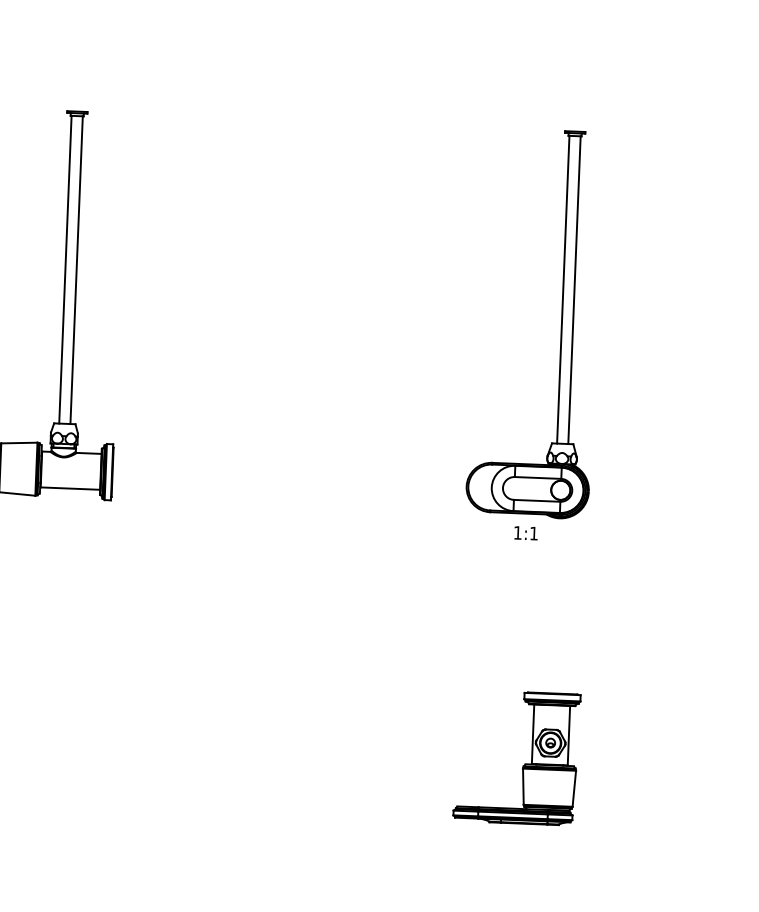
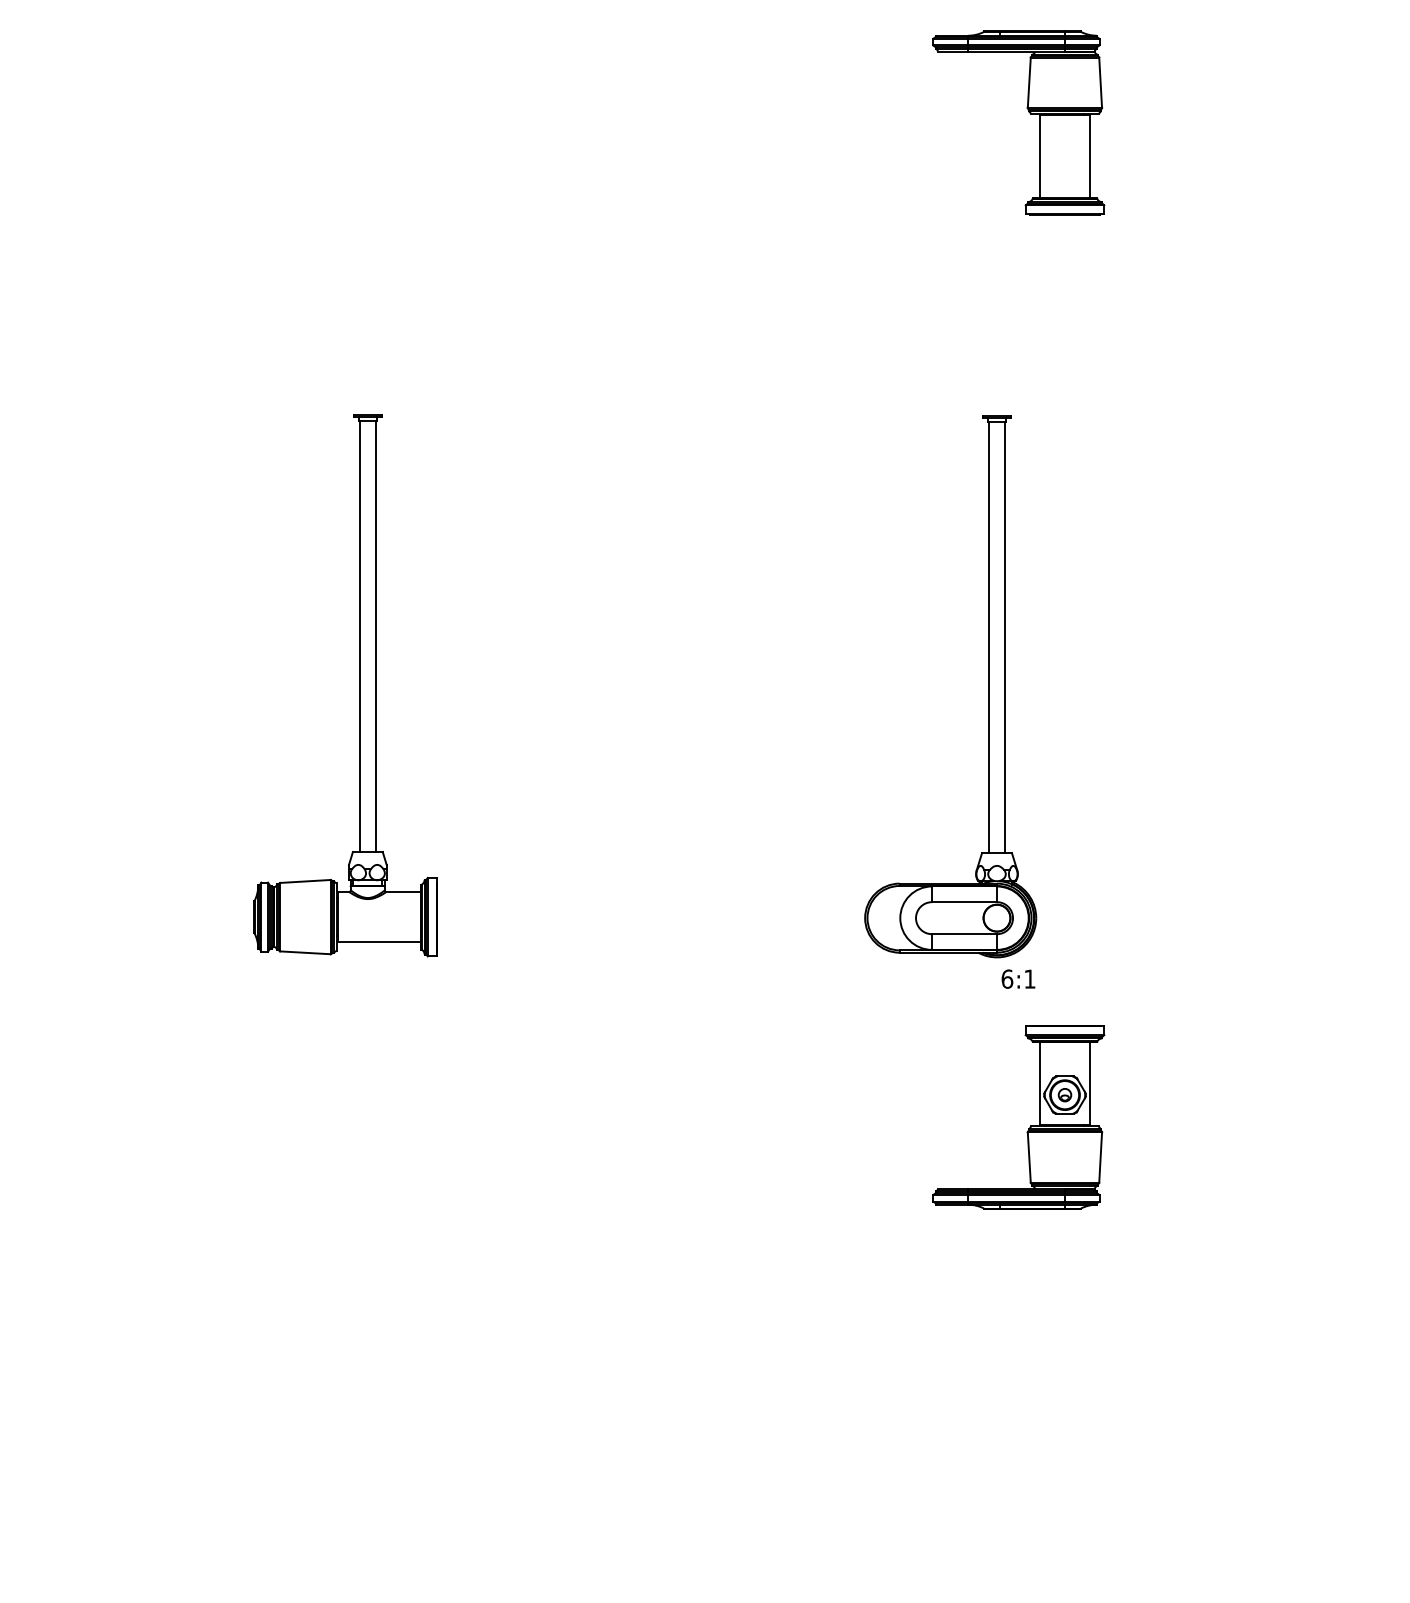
part: (561, 324) -> (988, 686), moved
text: (518, 532) -> (1007, 978), 1:1 -> 6:1
part: (525, 763) -> (1030, 1125), moved

